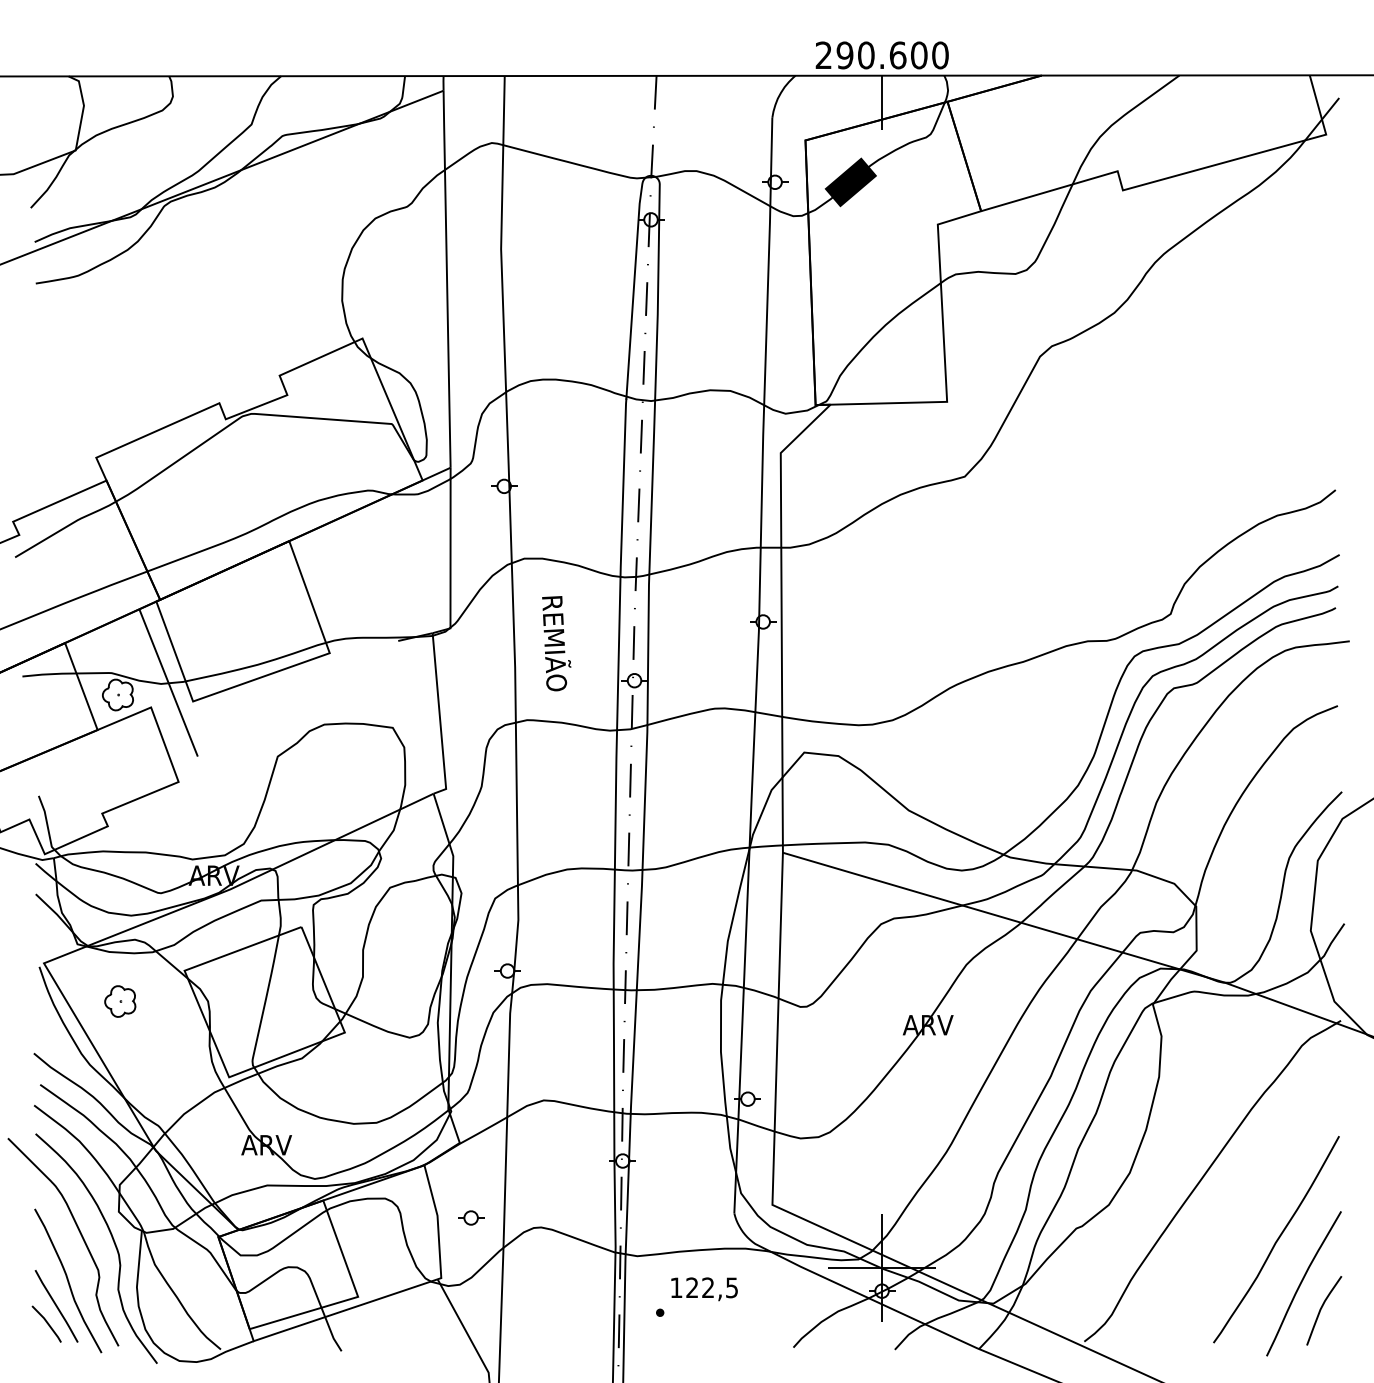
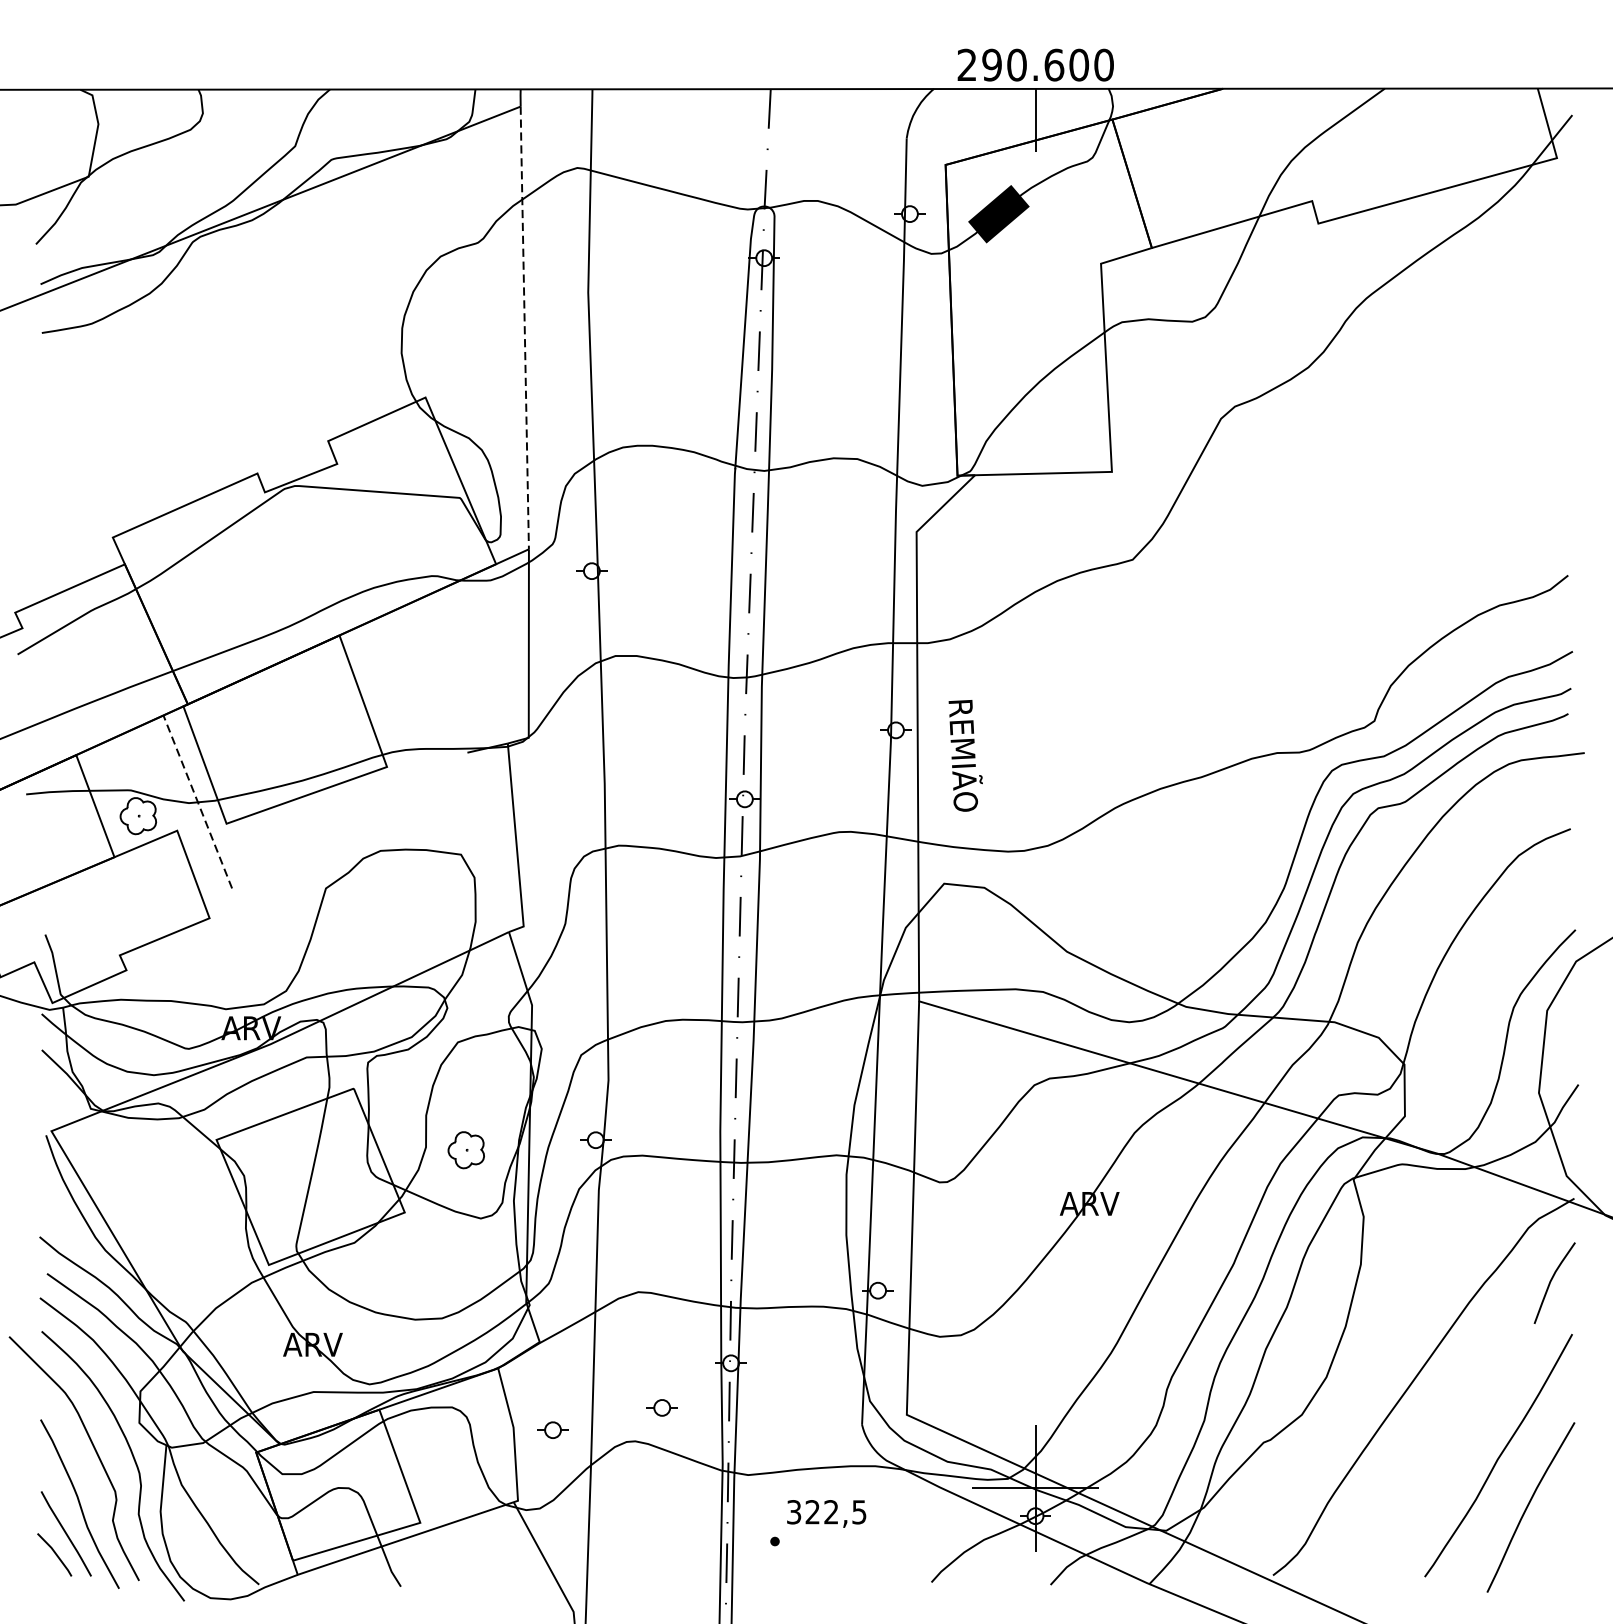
line: (447, 279) -> (525, 328), solid -> dashed
text: (556, 643) -> (965, 755), moved
line: (168, 682) -> (197, 801), solid -> dashed
part: (120, 1001) -> (466, 1150), moved
part: (564, 1198) -> (662, 1407), added
text: (676, 1287) -> (794, 1511), 122,5 -> 322,5
curve: (1322, 1308) -> (1552, 1280), moved

